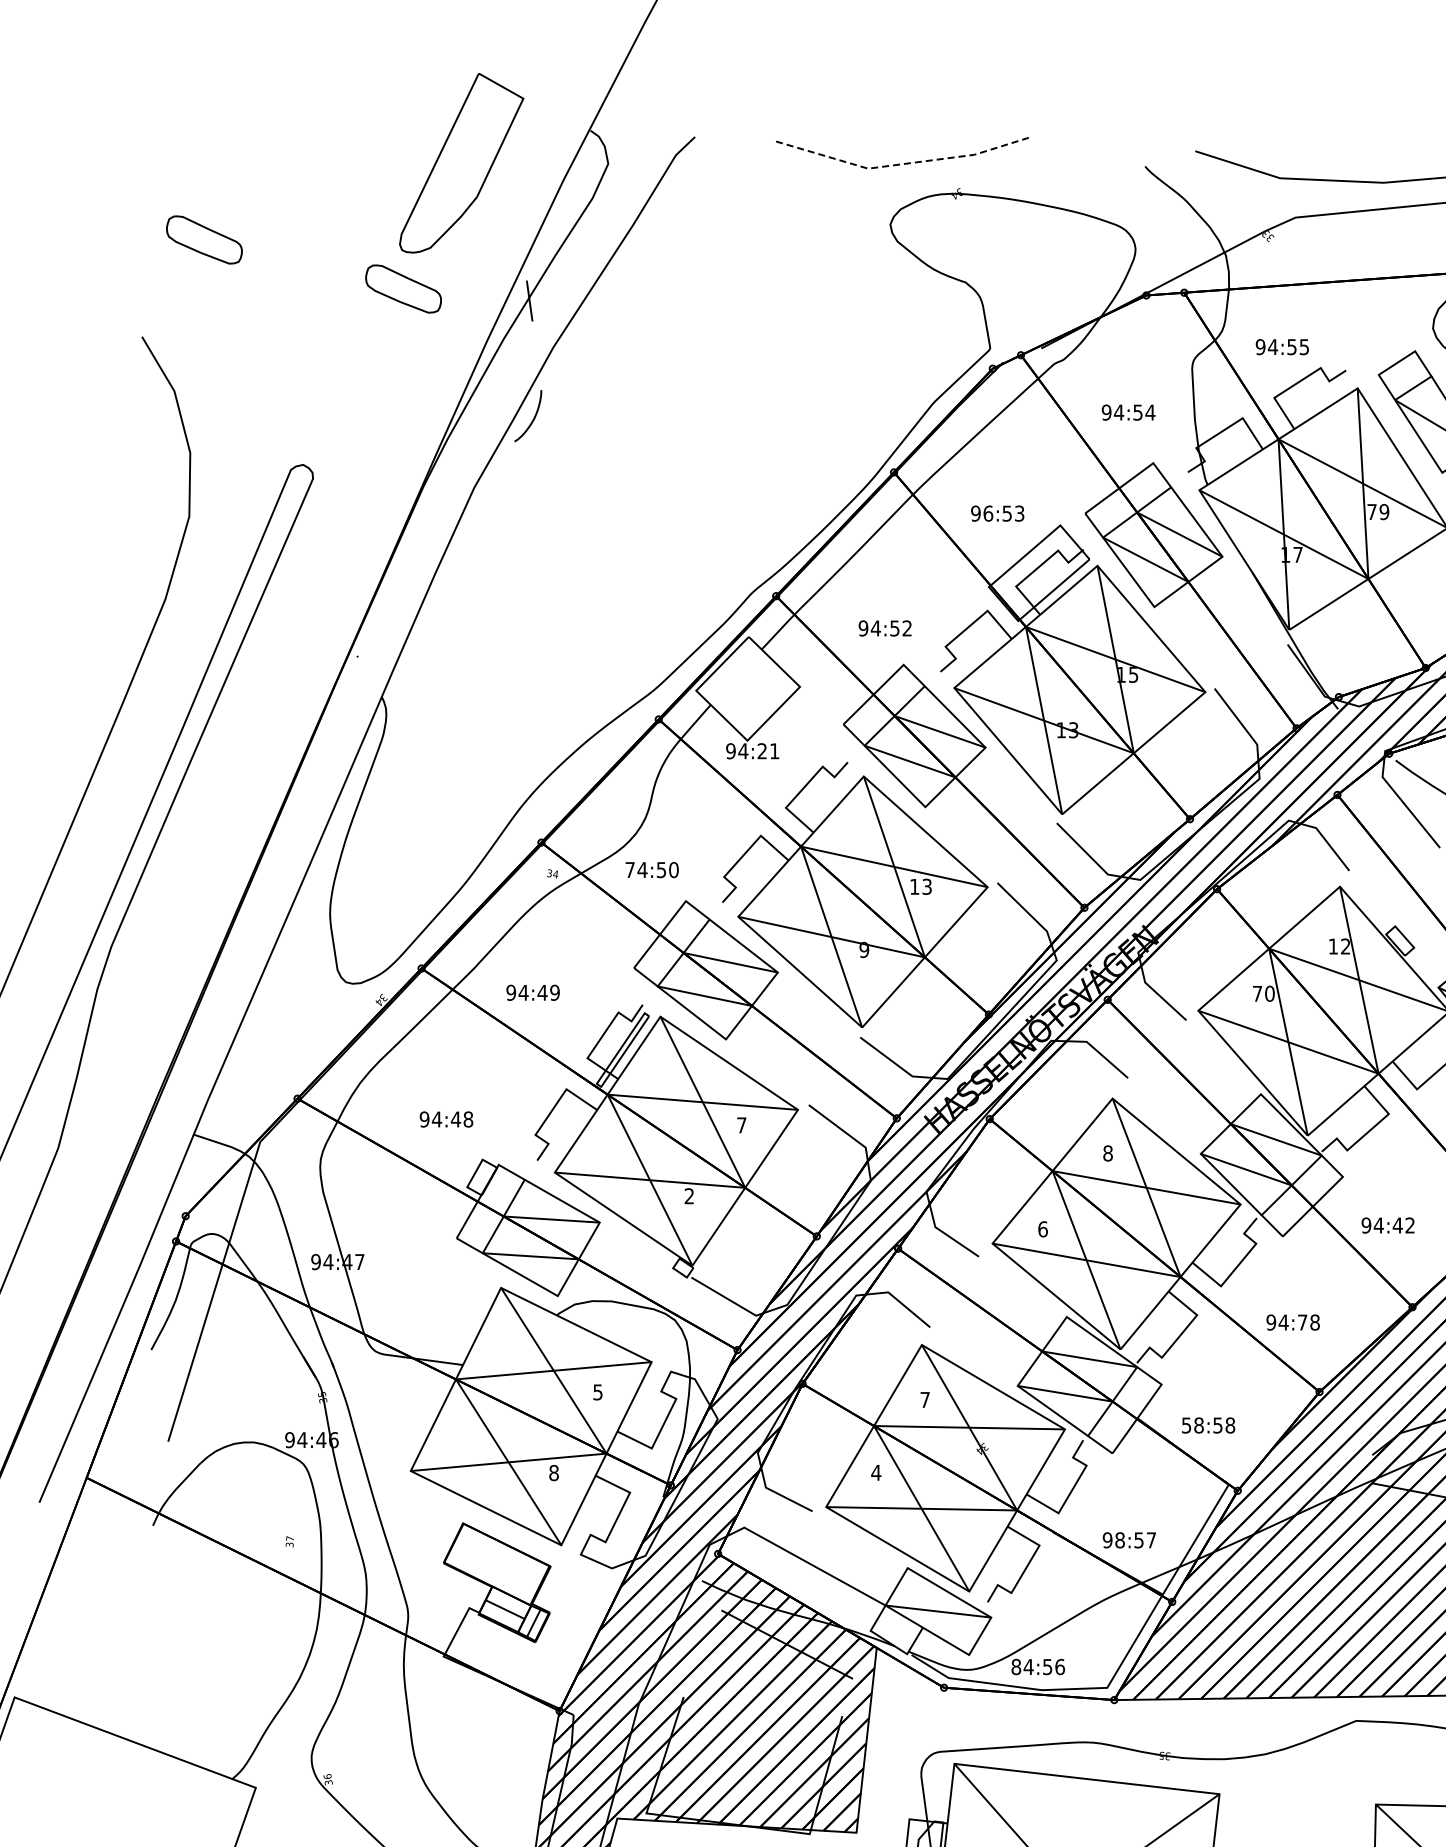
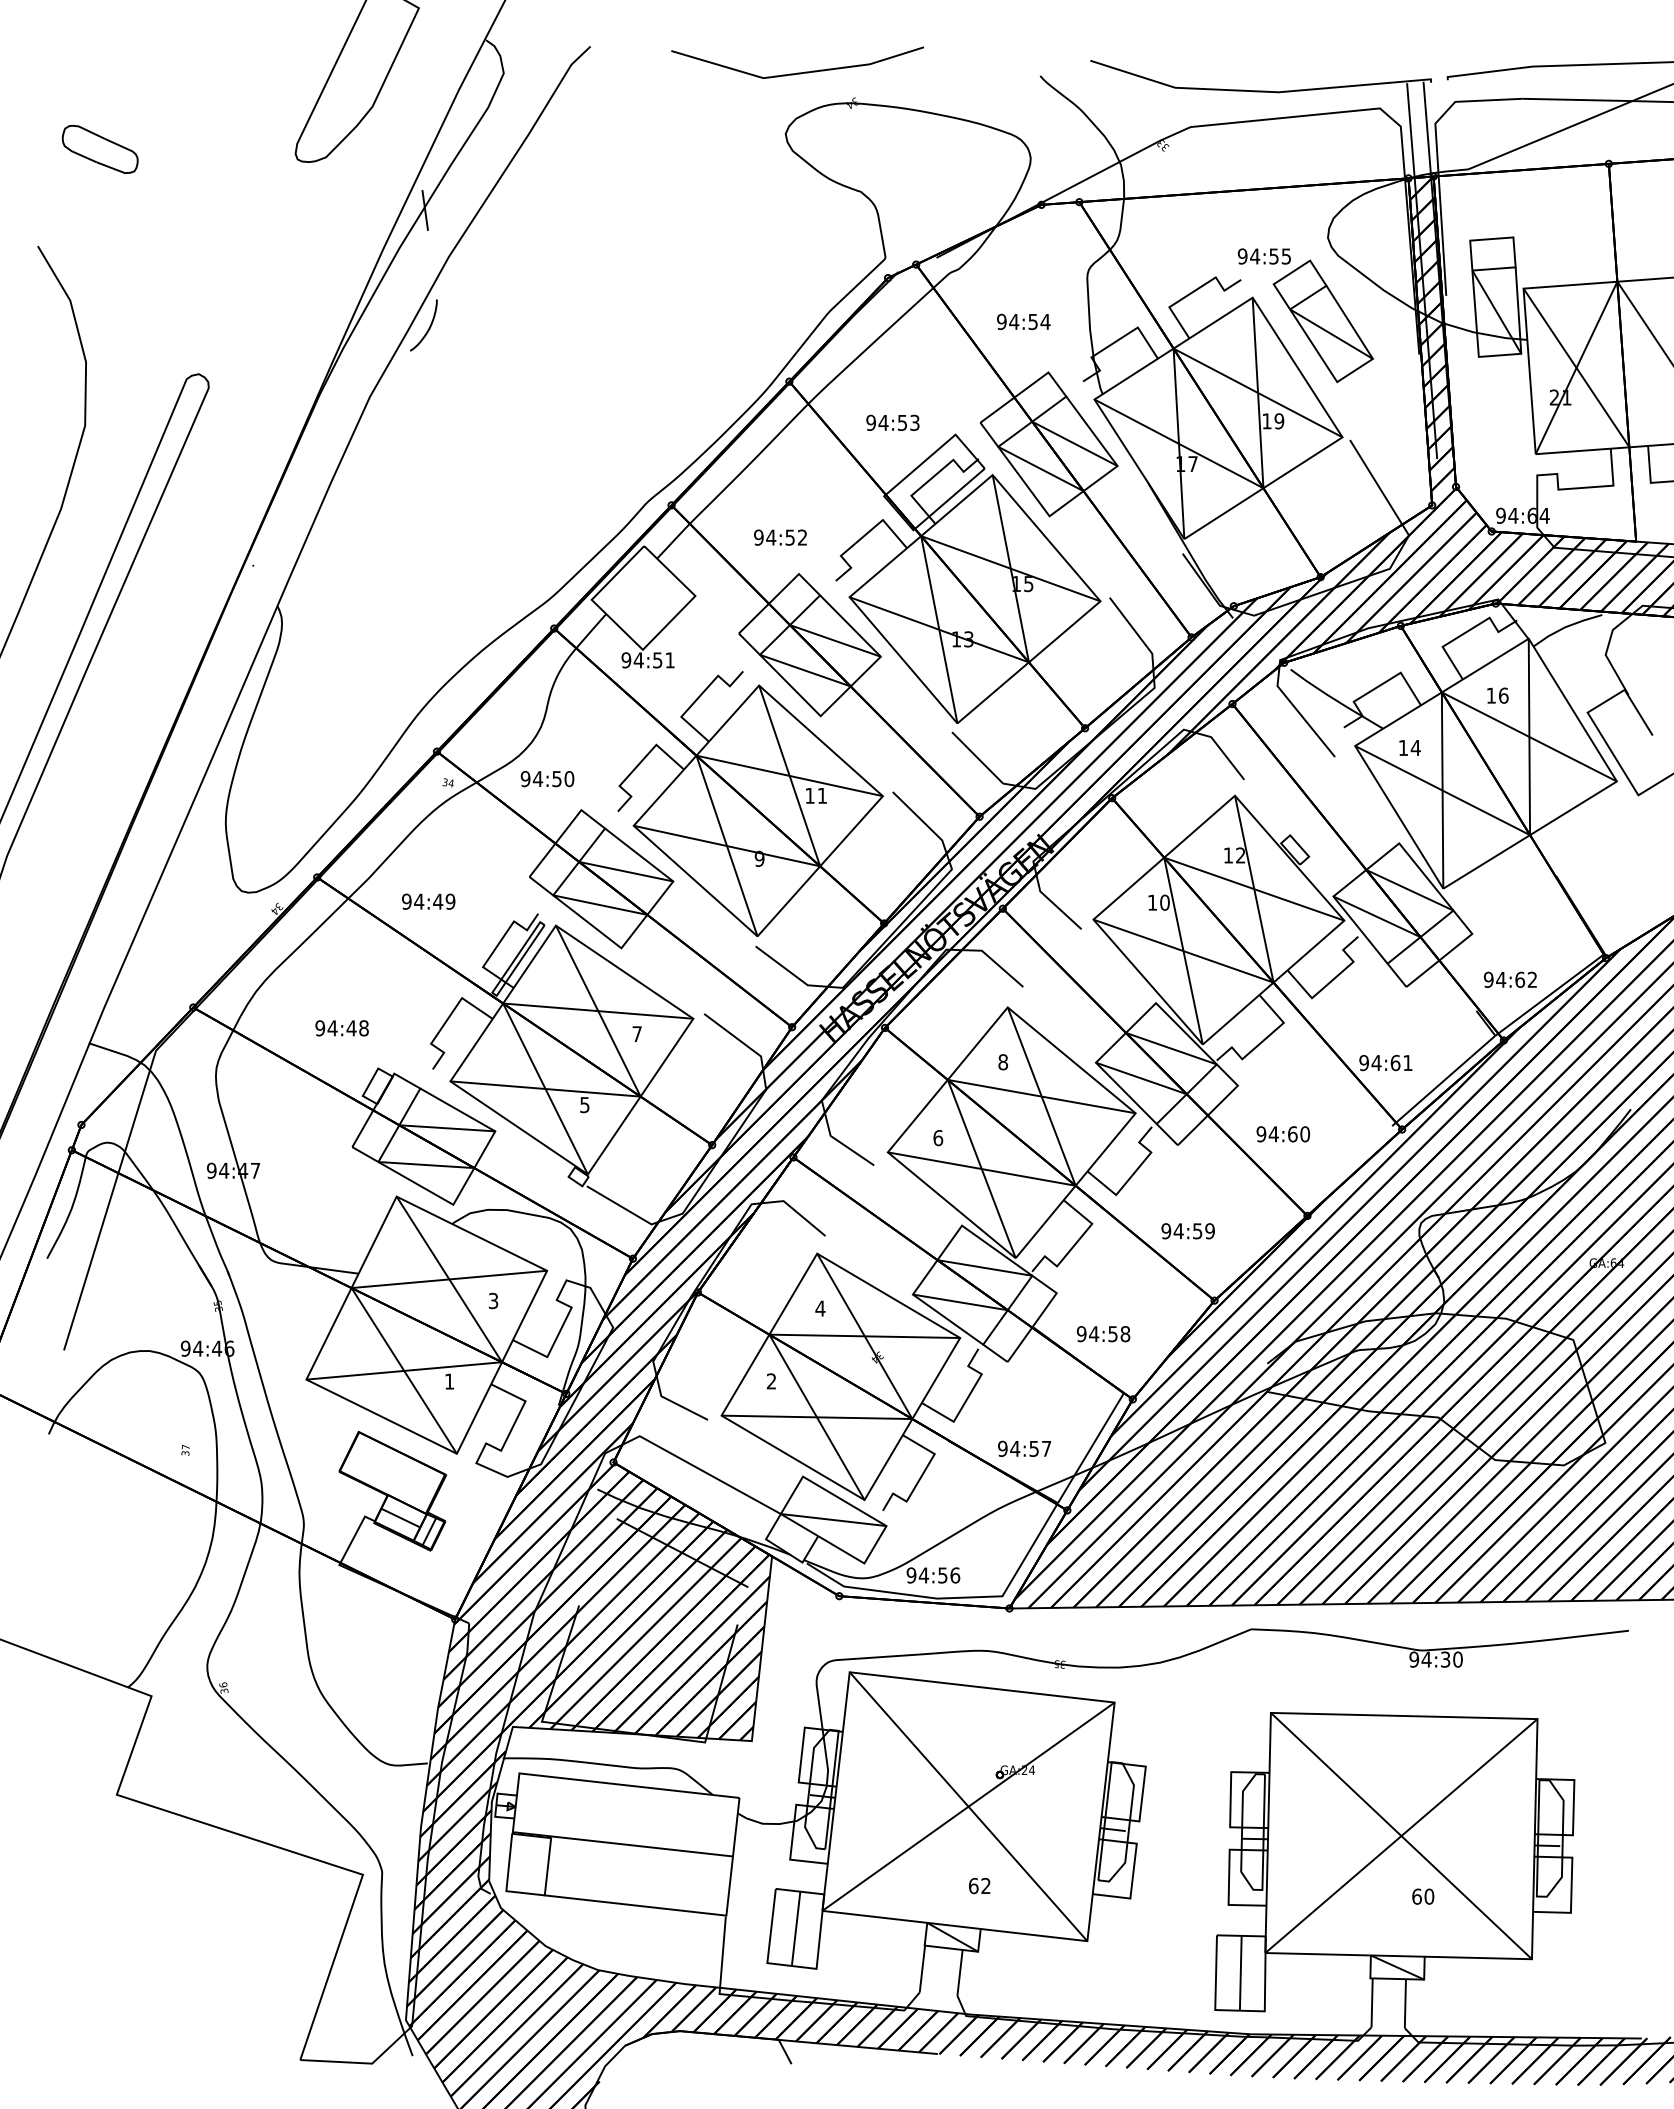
line: (901, 163) -> (796, 73), dashed -> solid
part: (402, 288) -> (298, 197), removed
text: (1281, 347) -> (1263, 256), moved
text: (1371, 512) -> (1266, 421), 79 -> 19
text: (988, 513) -> (883, 422), 96:53 -> 94:53
text: (762, 751) -> (657, 660), 94:21 -> 94:51
text: (630, 870) -> (525, 779), 74:50 -> 94:50
text: (927, 886) -> (822, 795), 13 -> 11
text: (1257, 993) -> (1152, 902), 70 -> 10
text: (689, 1196) -> (584, 1105), 2 -> 5
text: (1403, 1225) -> (1298, 1134), 94:42 -> 94:60
text: (1308, 1322) -> (1203, 1231), 94:78 -> 94:59
text: (597, 1391) -> (493, 1300), 5 -> 3
text: (925, 1399) -> (820, 1308), 7 -> 4
text: (1192, 1425) -> (1087, 1334), 58:58 -> 94:58
text: (553, 1472) -> (449, 1381), 8 -> 1
text: (876, 1472) -> (771, 1381), 4 -> 2
text: (1120, 1539) -> (1015, 1448), 98:57 -> 94:57
text: (1016, 1667) -> (911, 1575), 84:56 -> 94:56

